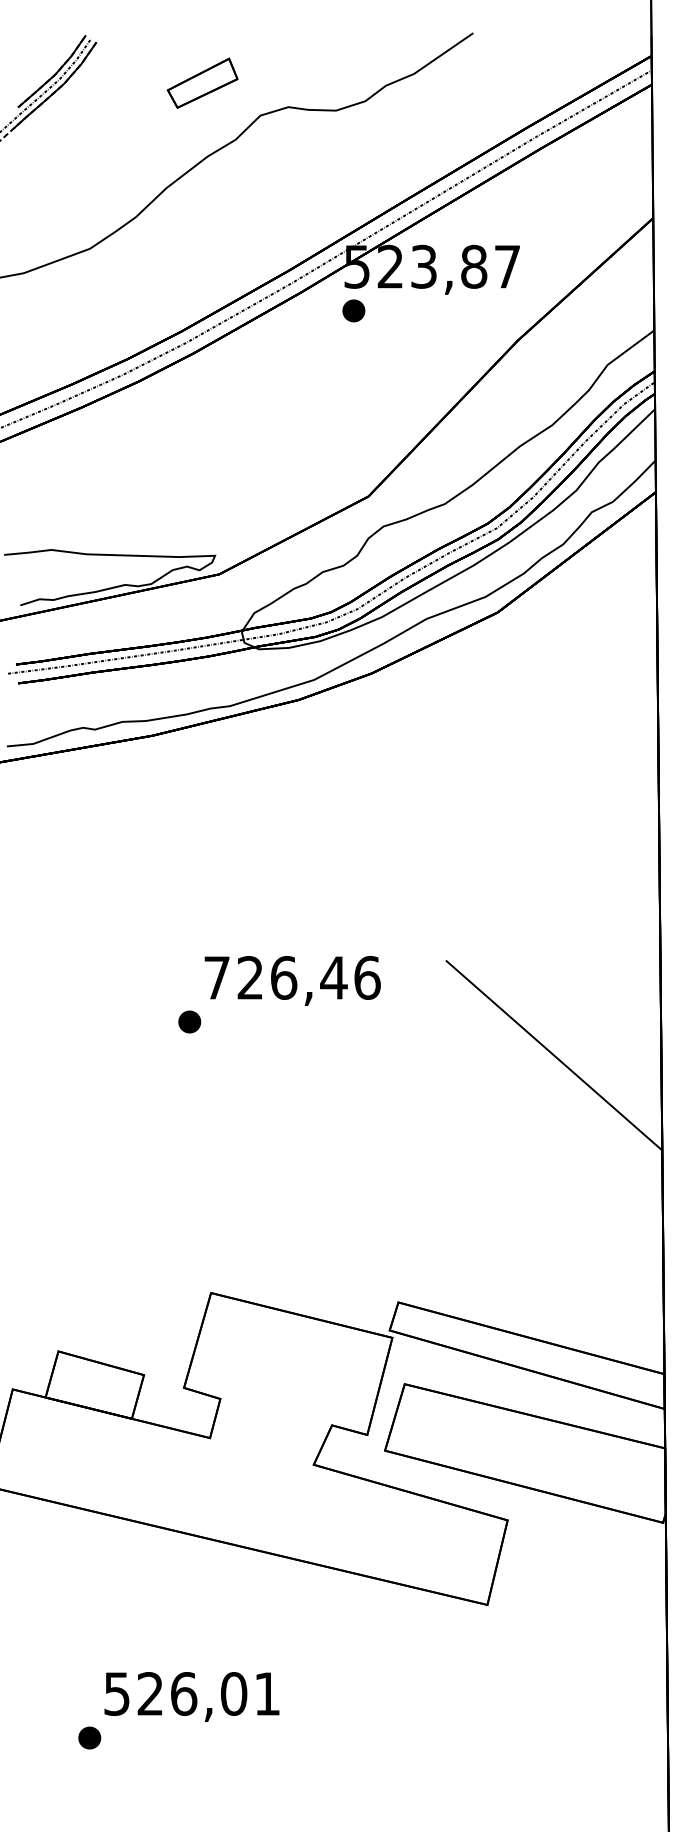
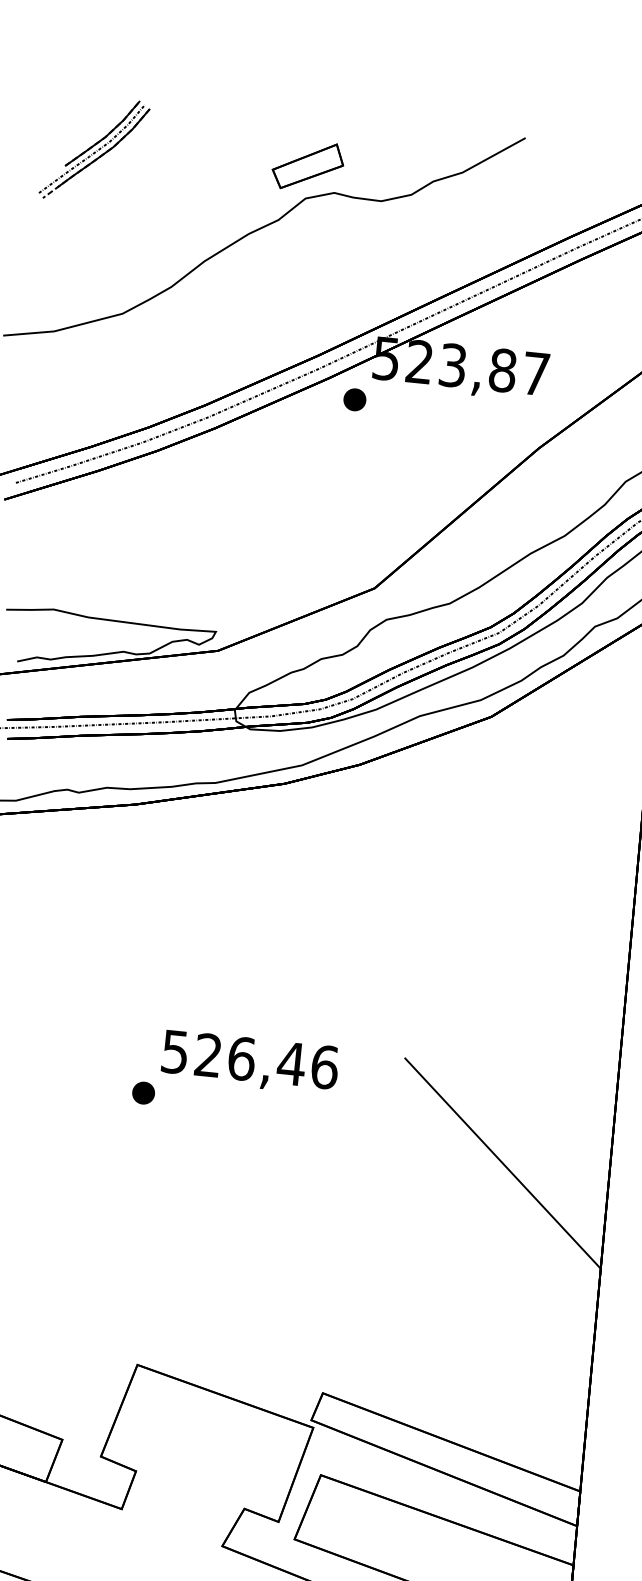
part: (202, 82) -> (307, 165), moved
part: (353, 310) -> (354, 399), moved
text: (216, 977) -> (174, 1051), 726,46 -> 526,46

